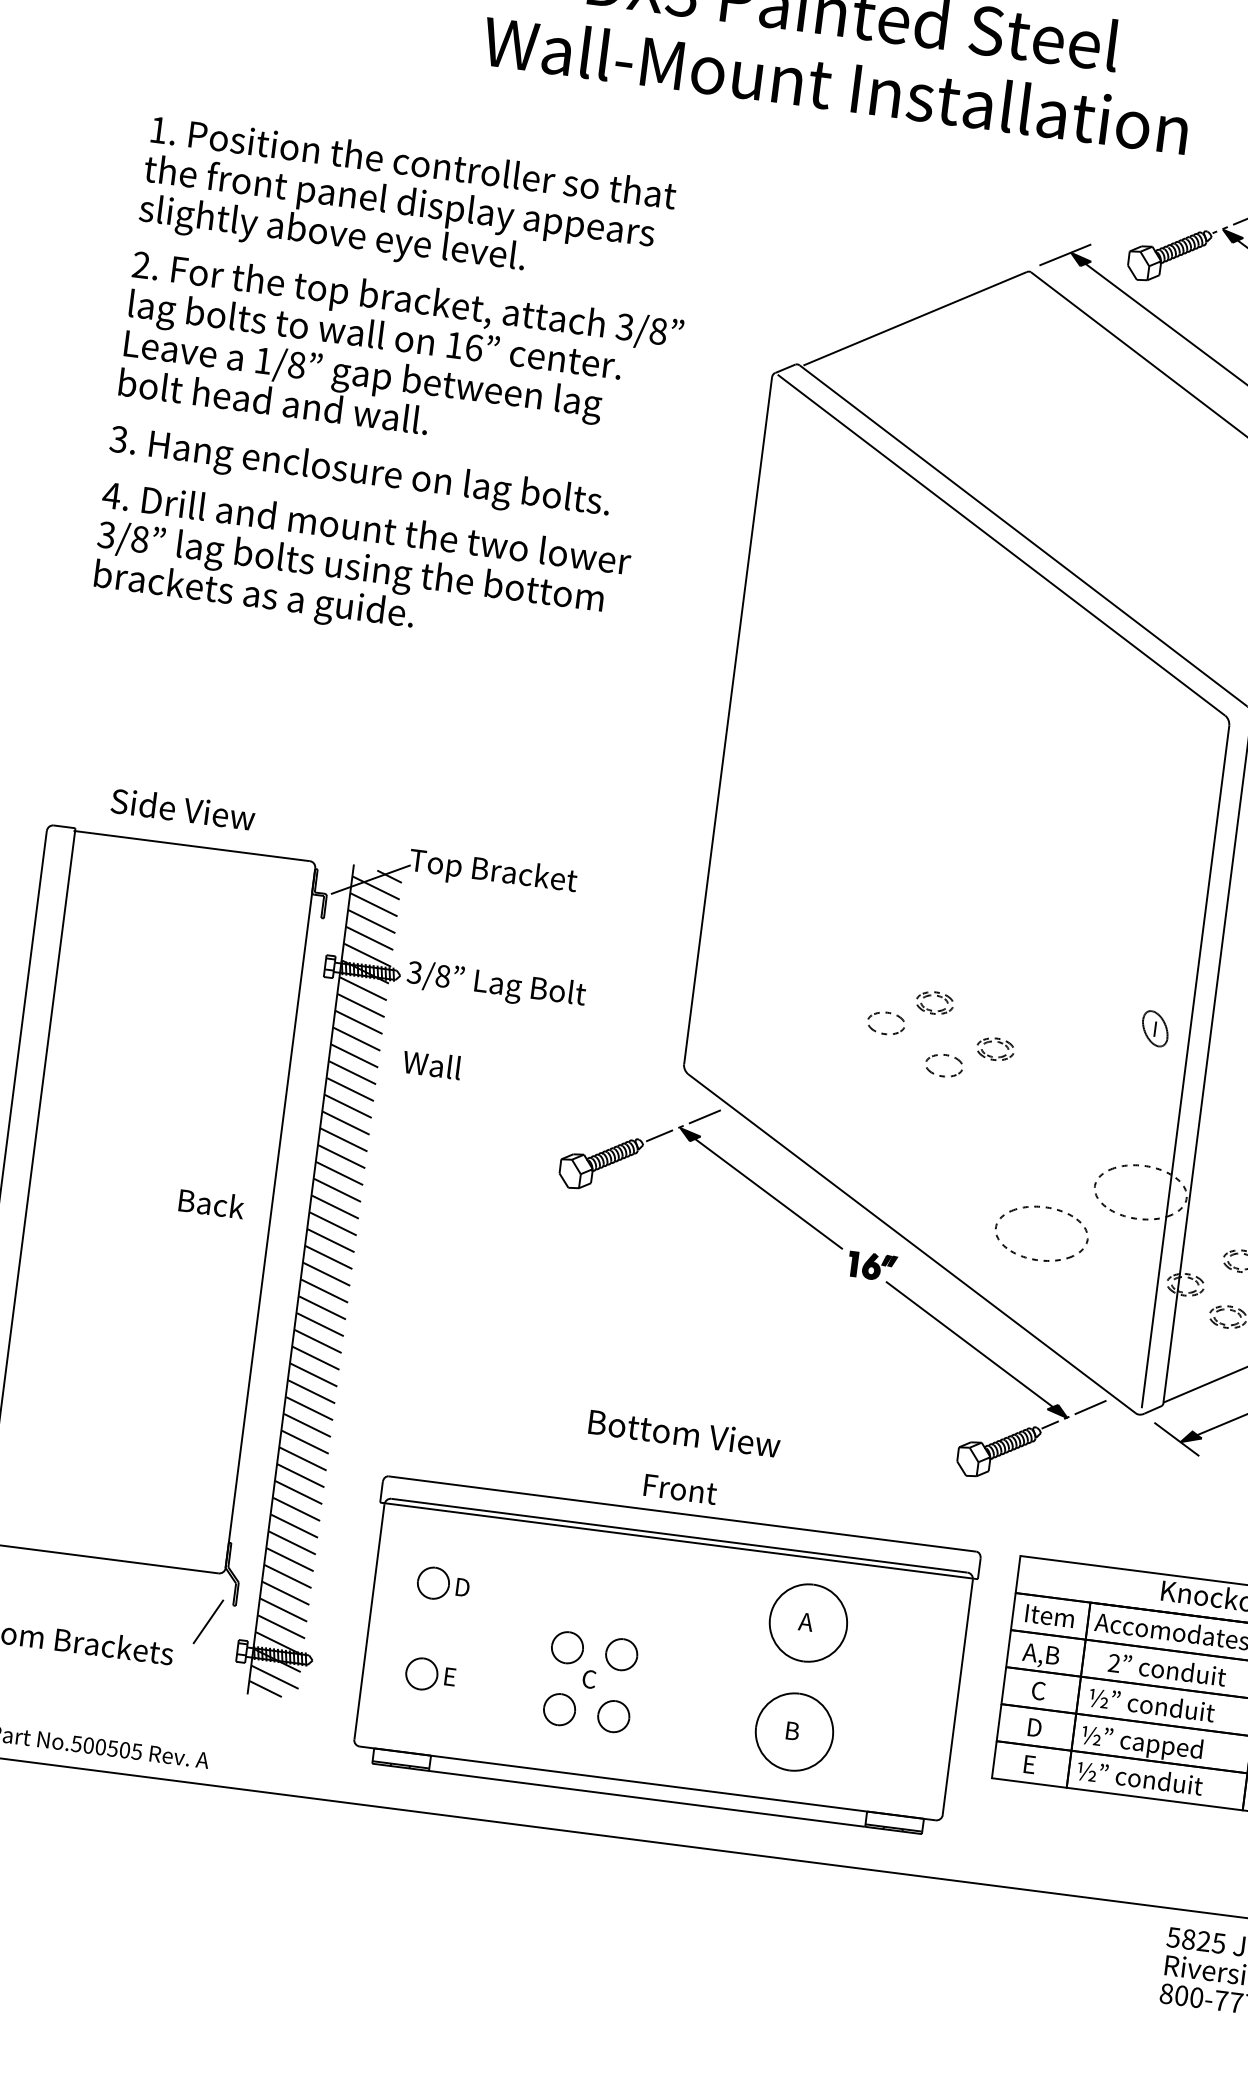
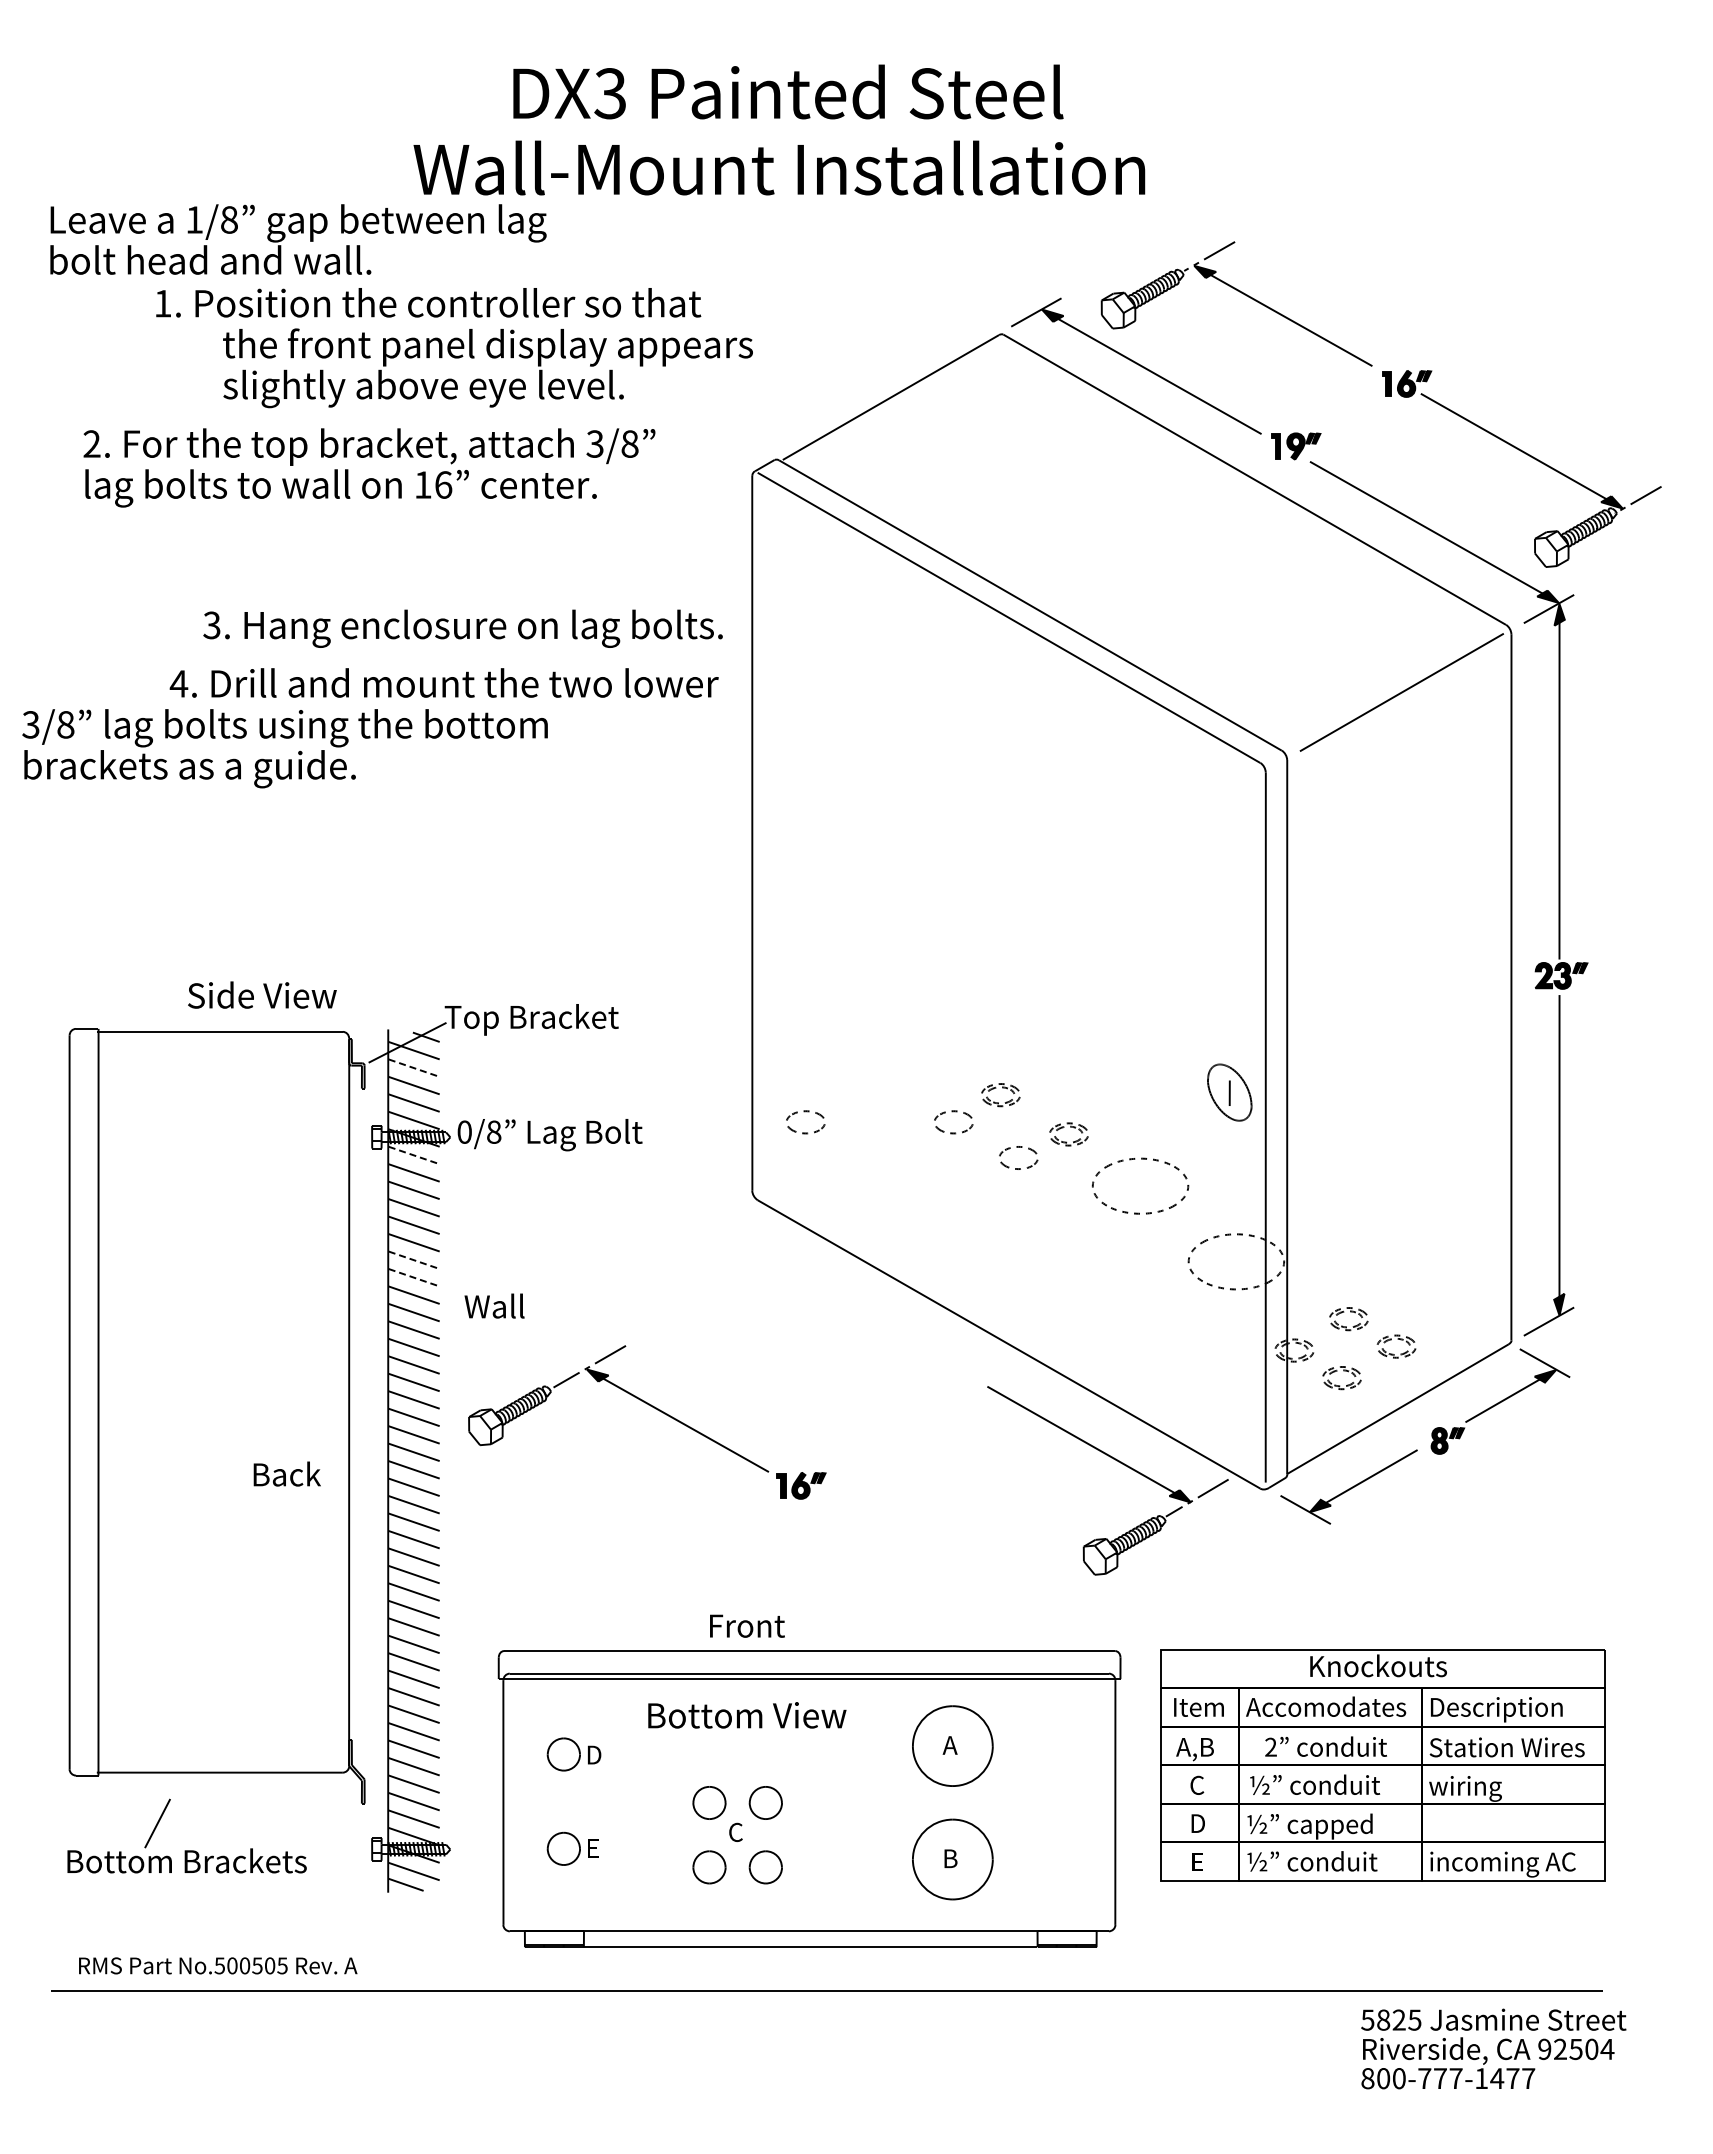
text: (413, 161) -> (428, 302), moved
text: (396, 223) -> (487, 368), moved
text: (360, 392) -> (298, 239), moved
text: (359, 473) -> (462, 628), moved
text: (366, 526) -> (443, 682), moved
text: (347, 589) -> (284, 748), moved
text: (183, 808) -> (262, 994), moved
line: (374, 905) -> (414, 1068), solid -> dashed
text: (414, 971) -> (464, 1131), 3/8 -> 0/8
line: (363, 988) -> (414, 1155), solid -> dashed
part: (744, 995) -> (805, 1112), added
part: (1154, 1028) -> (1229, 1092), size x1.6
text: (432, 1064) -> (494, 1305), moved
line: (350, 1089) -> (414, 1260), solid -> dashed
line: (348, 1106) -> (414, 1277), solid -> dashed
part: (741, 1175) -> (655, 1409), moved
text: (211, 1202) -> (286, 1473), moved
part: (1045, 1208) -> (1141, 1159), moved
text: (684, 1433) -> (747, 1715), moved
text: (680, 1488) -> (747, 1625), moved
line: (208, 1621) -> (157, 1823), moved

